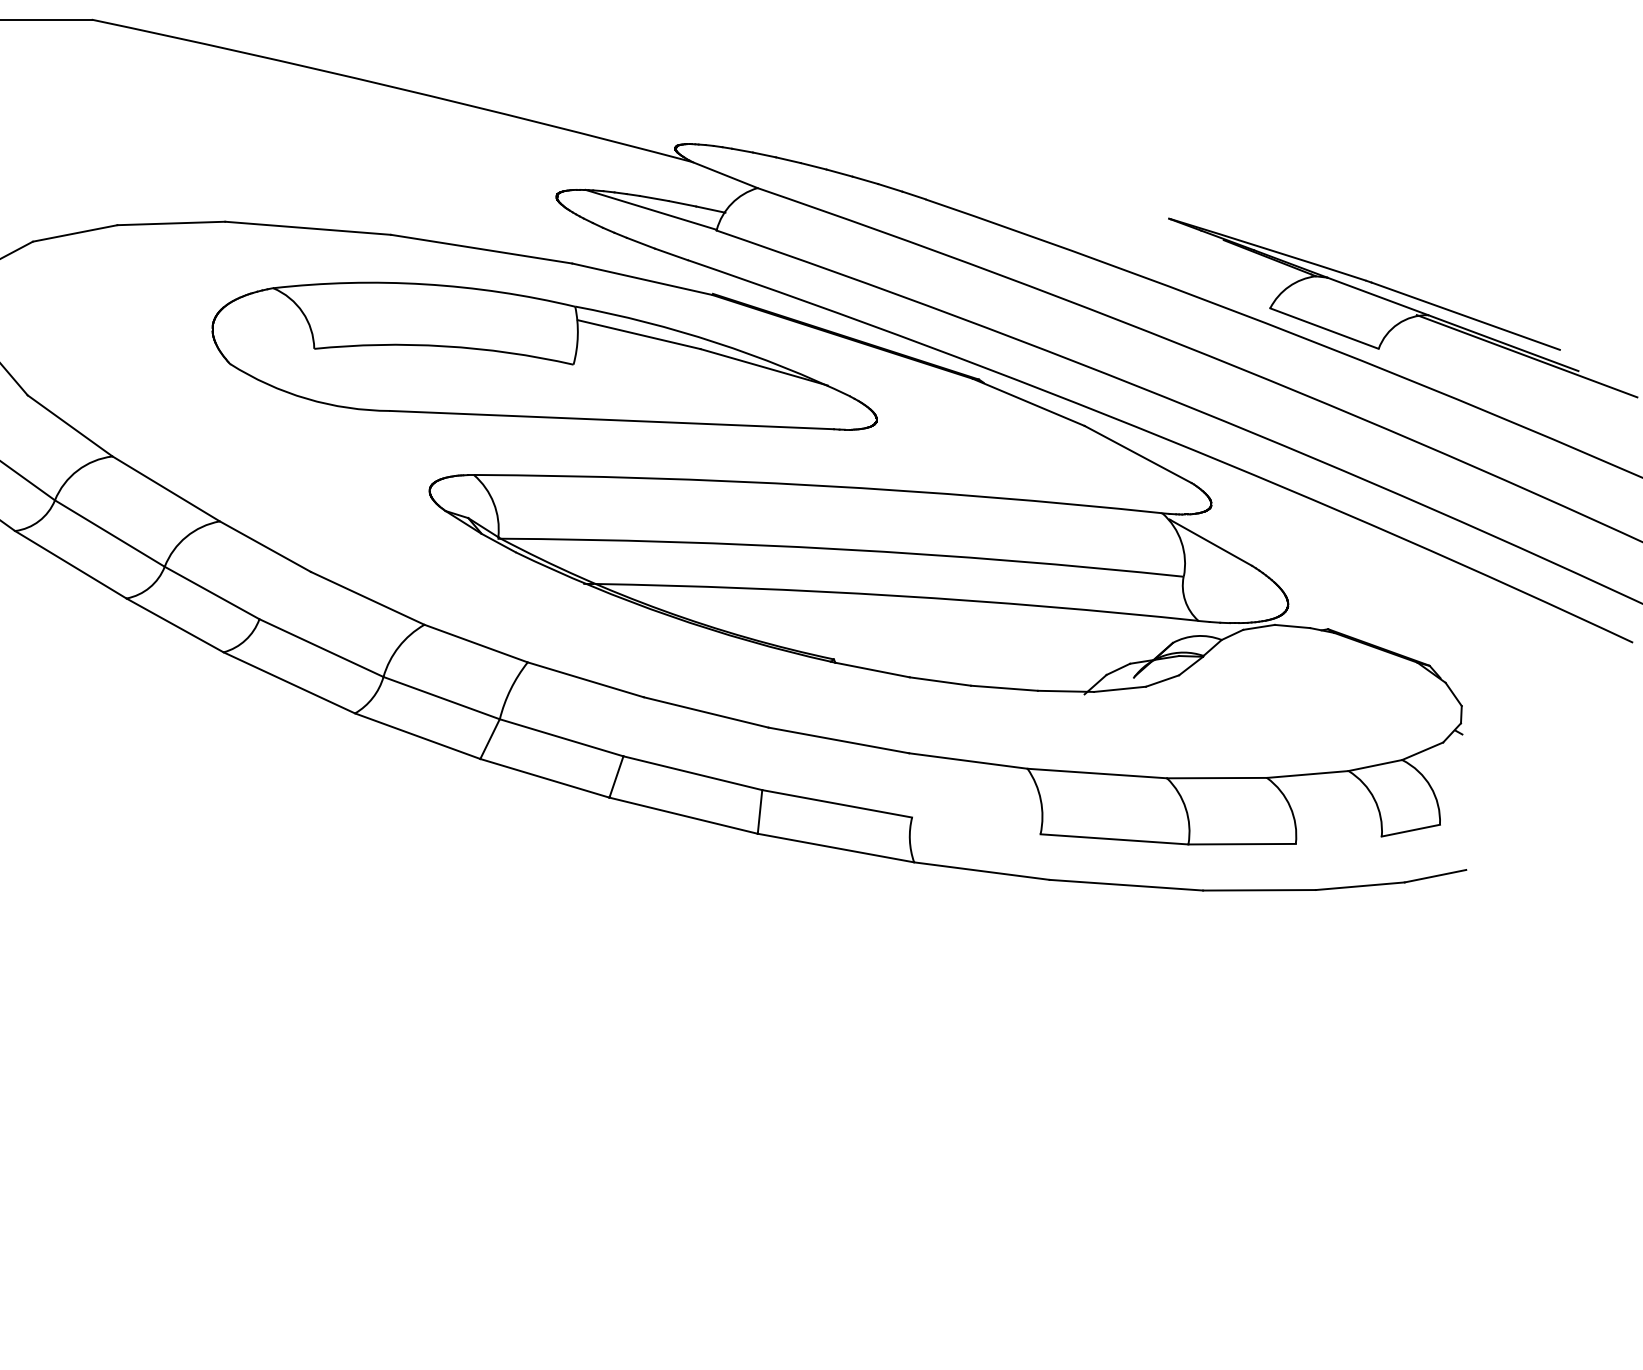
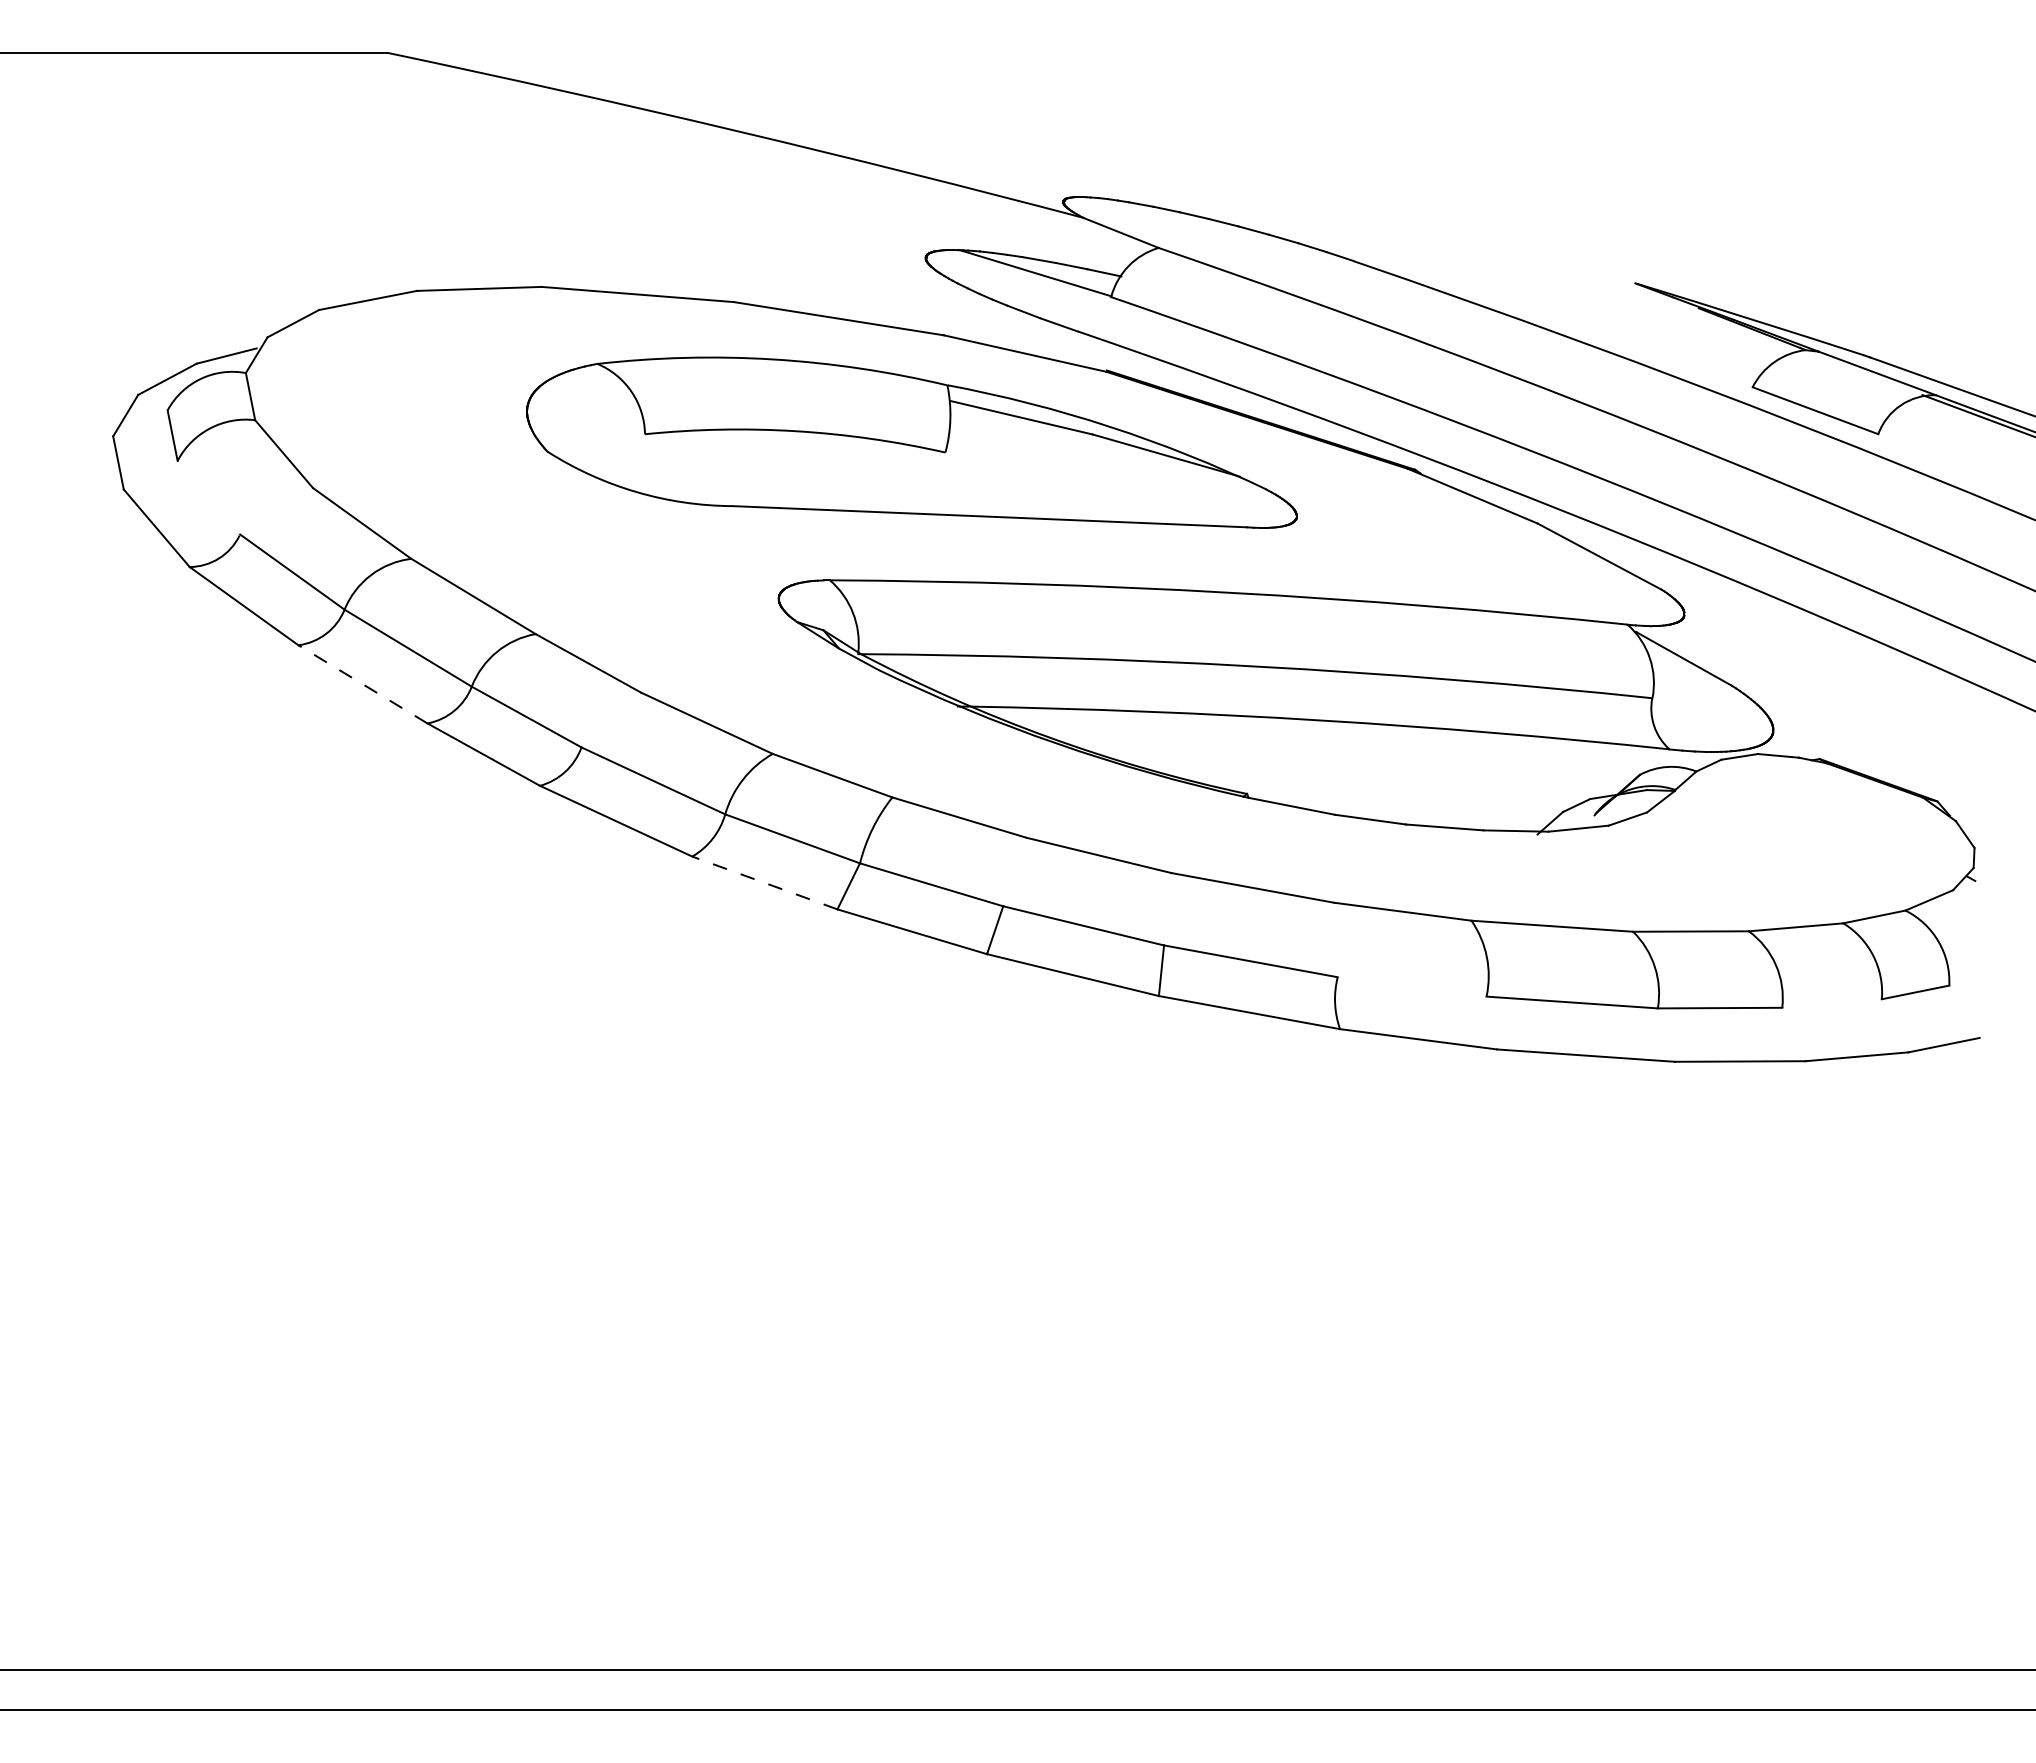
line: (70, 564) -> (362, 684), solid -> dashed
line: (417, 735) -> (764, 882), solid -> dashed

